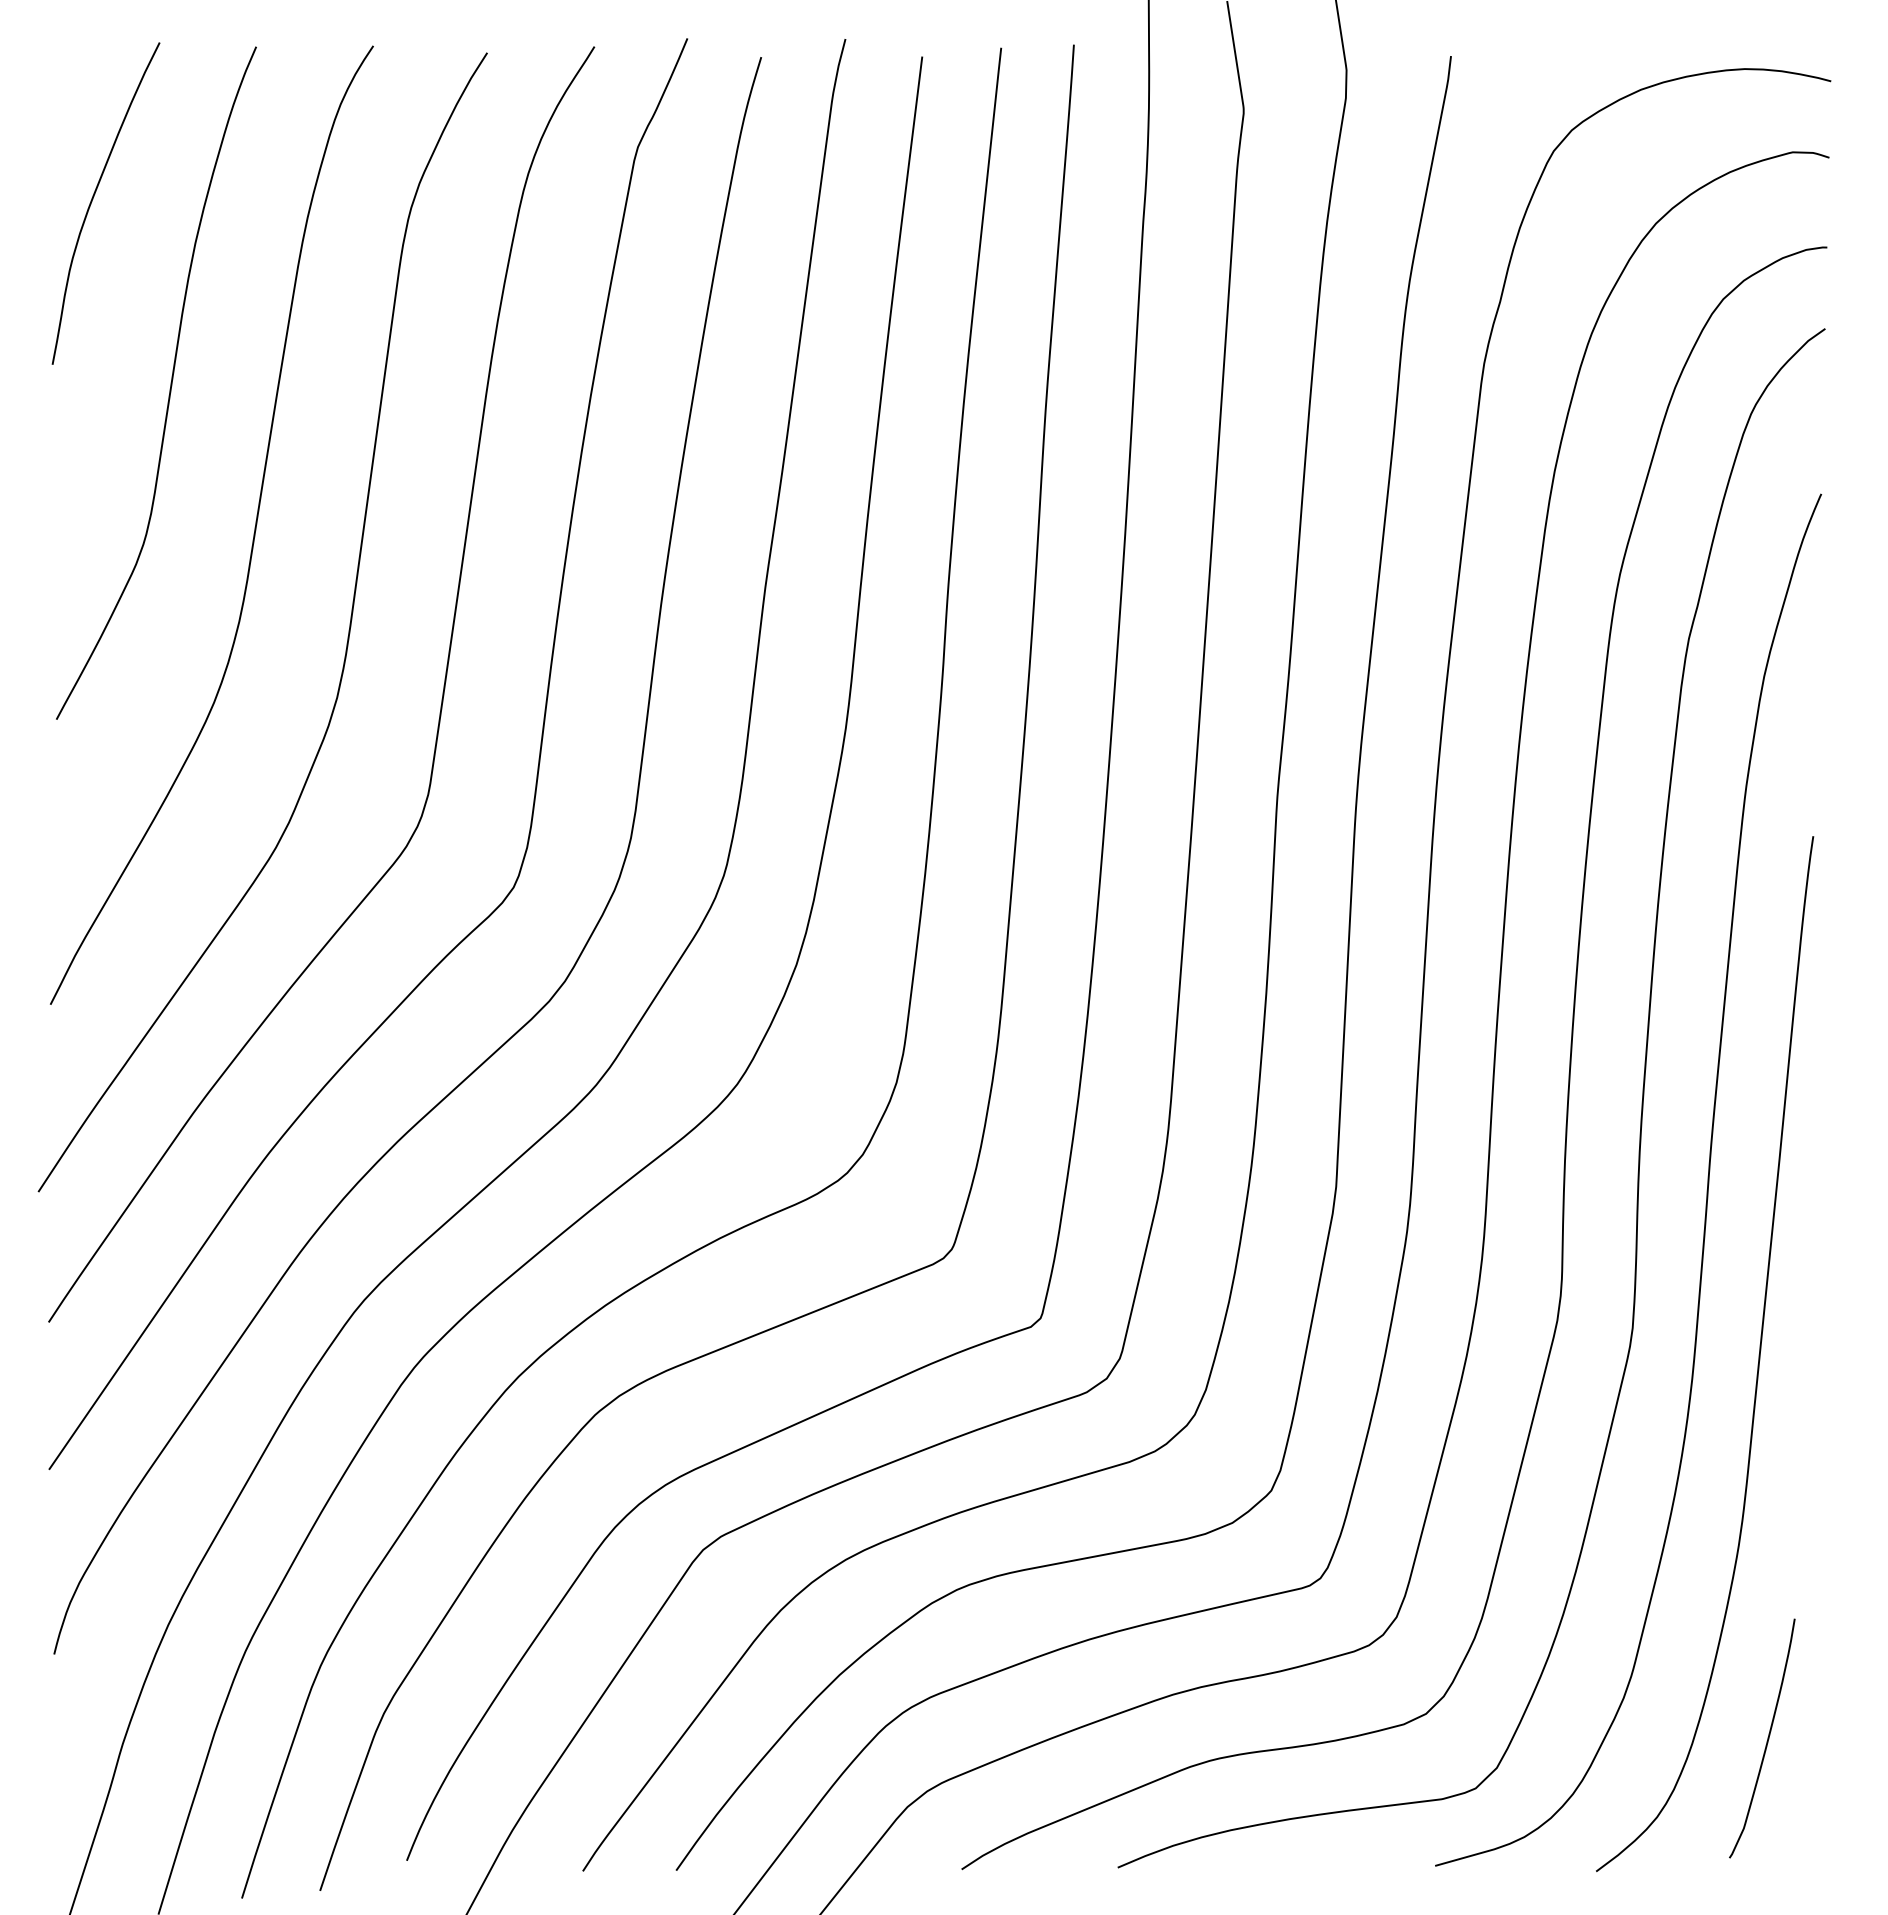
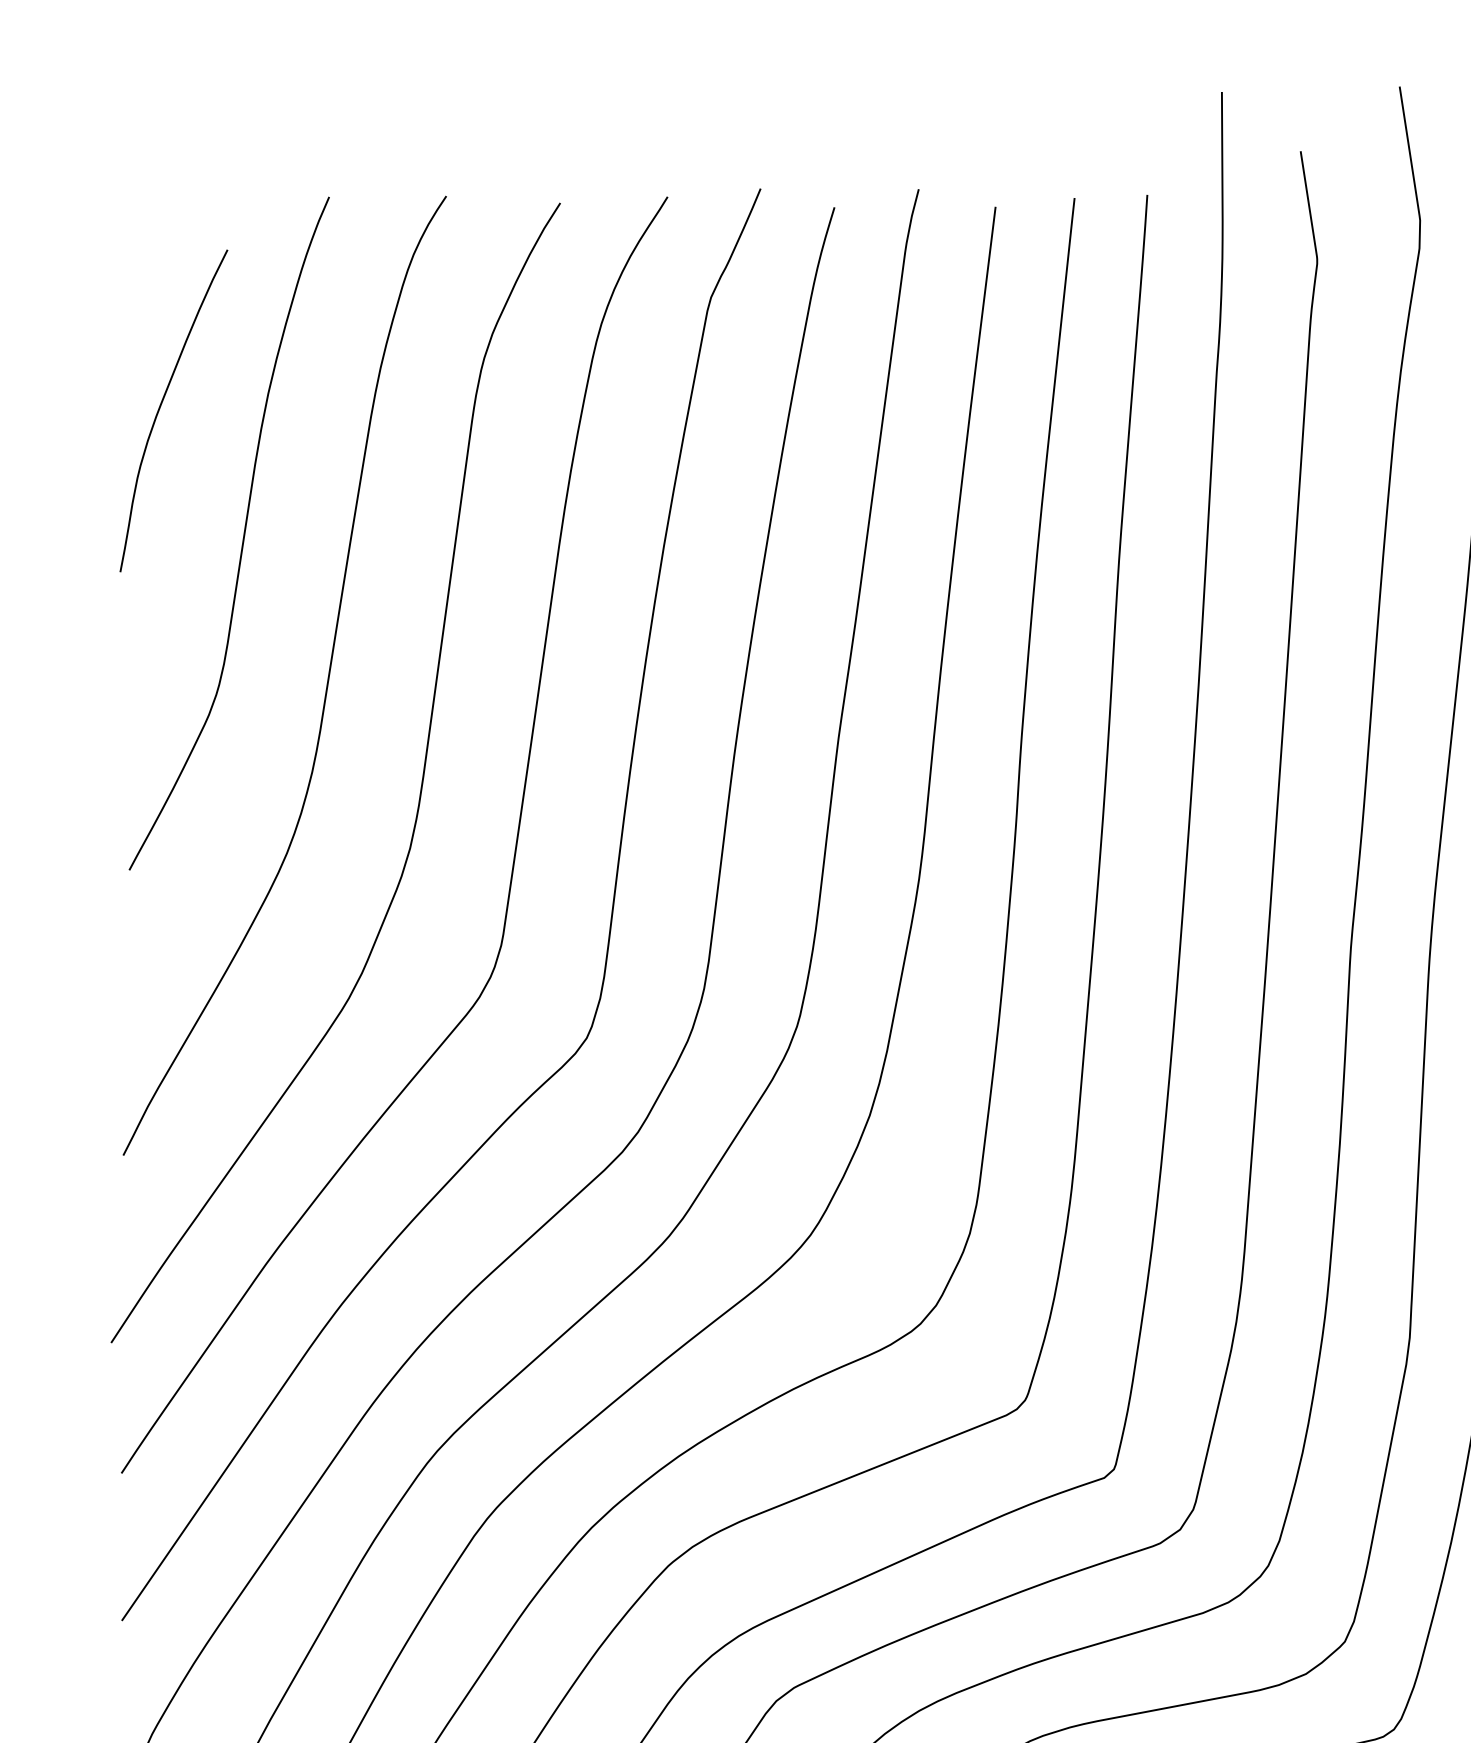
curve: (93, 199) -> (161, 406), moved

